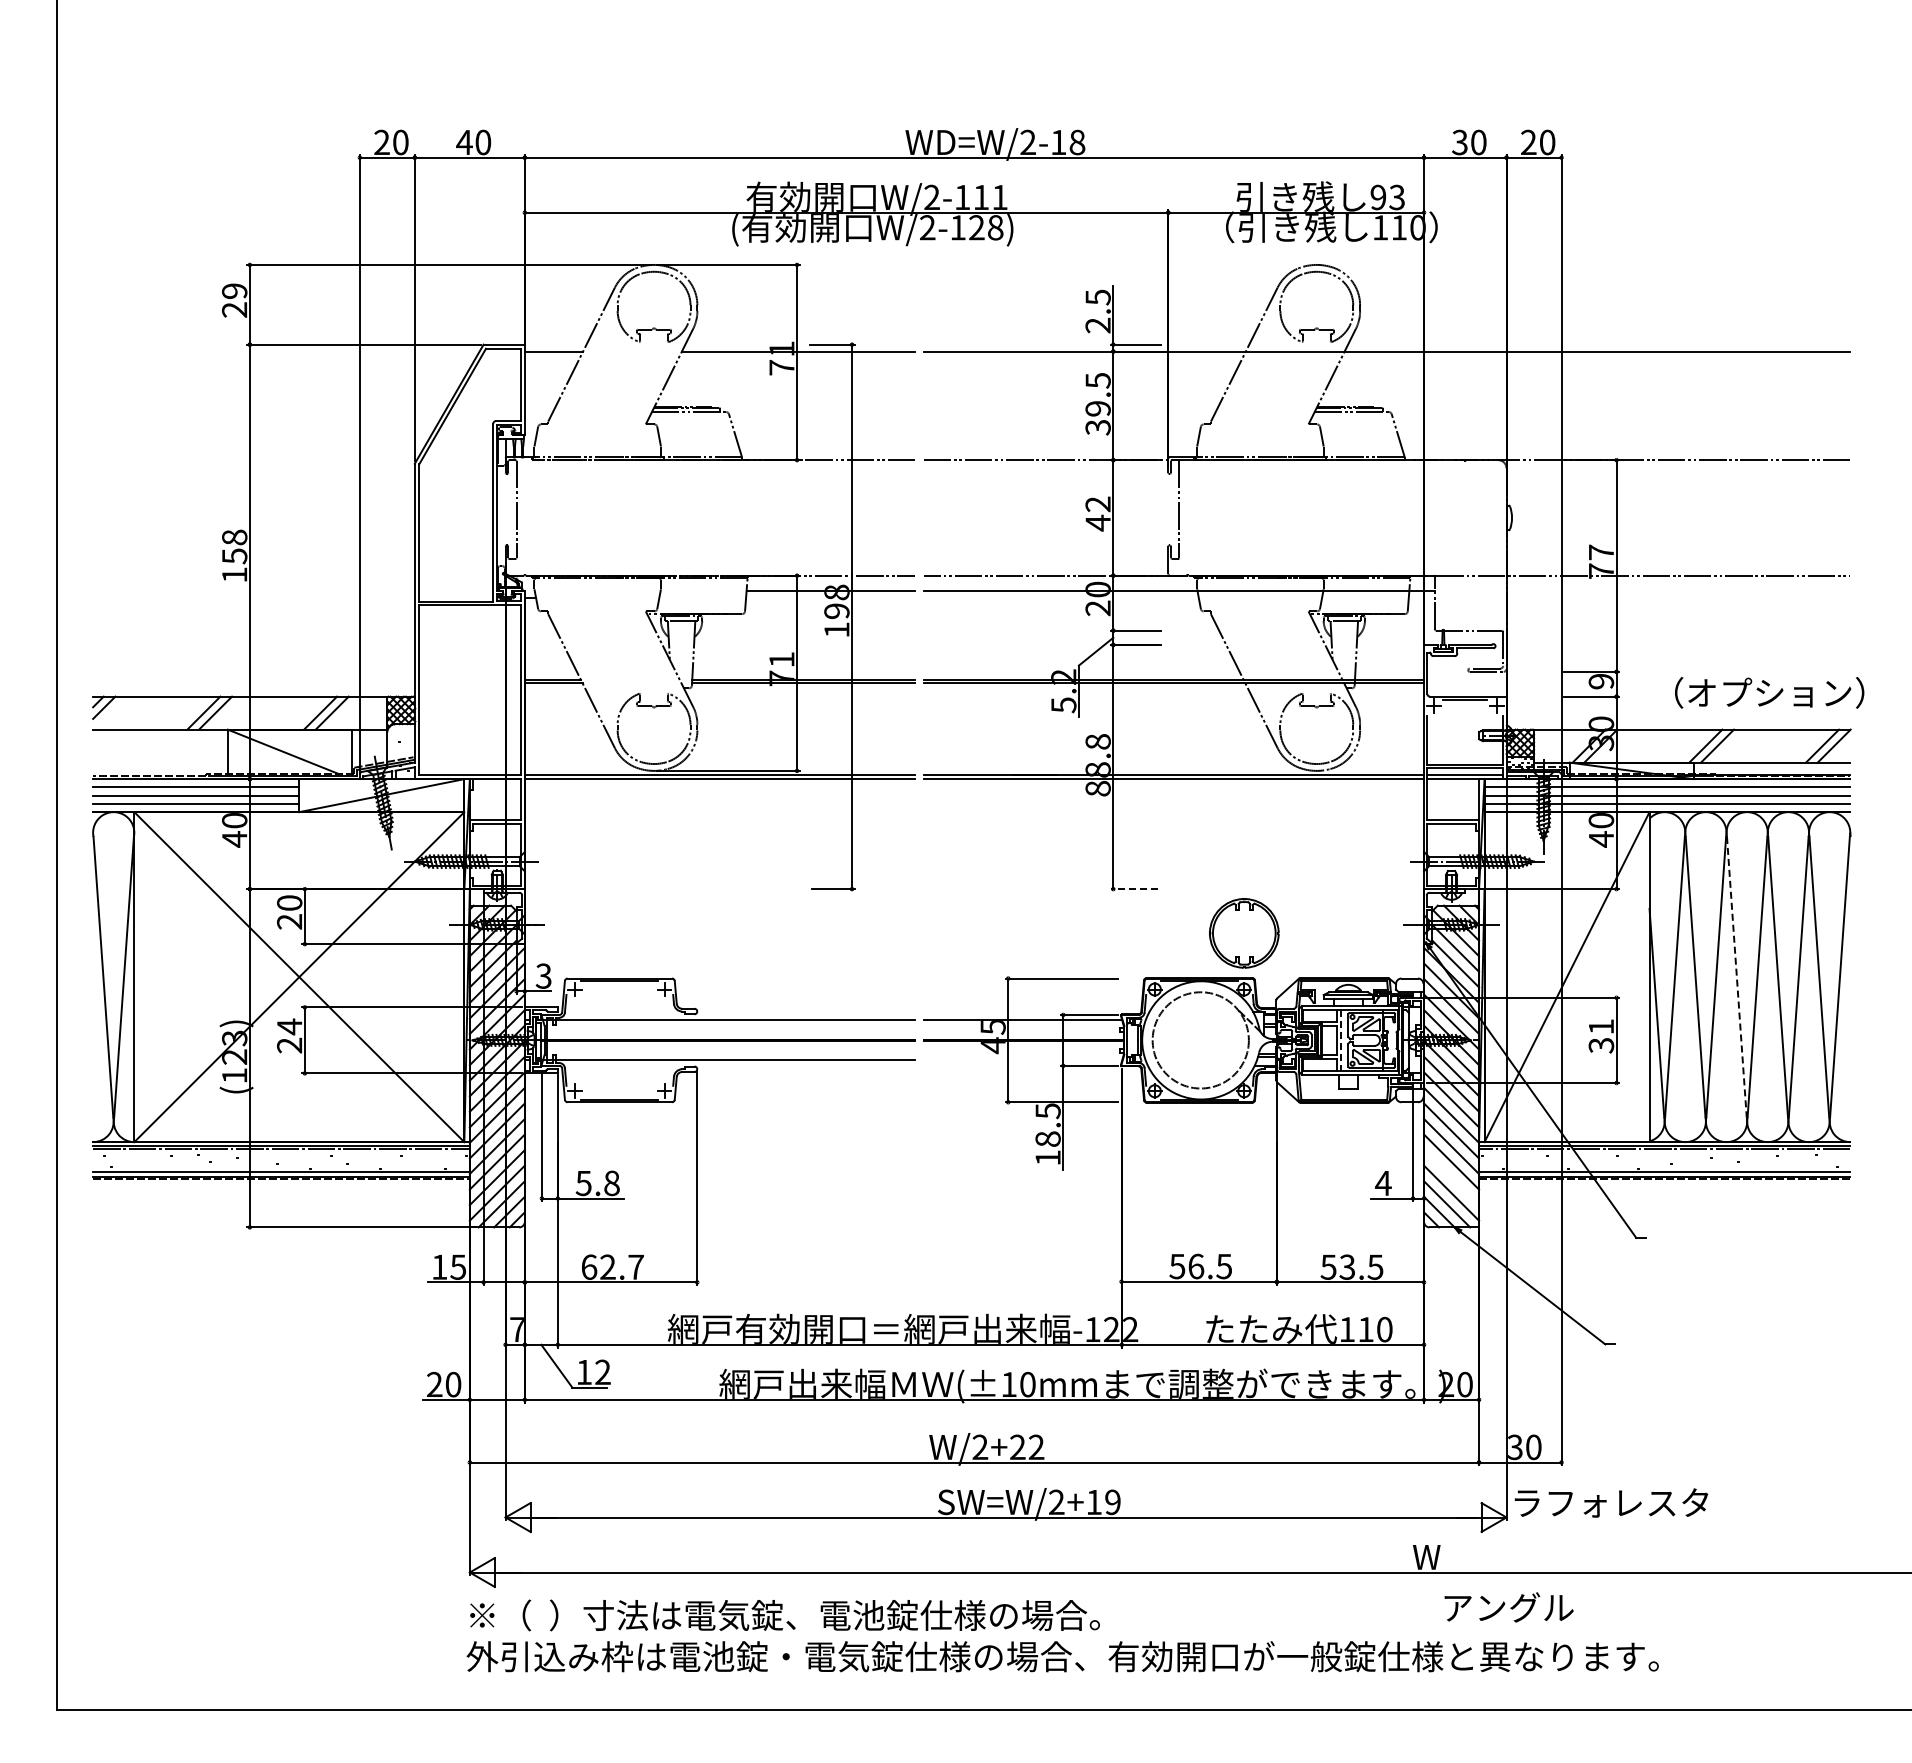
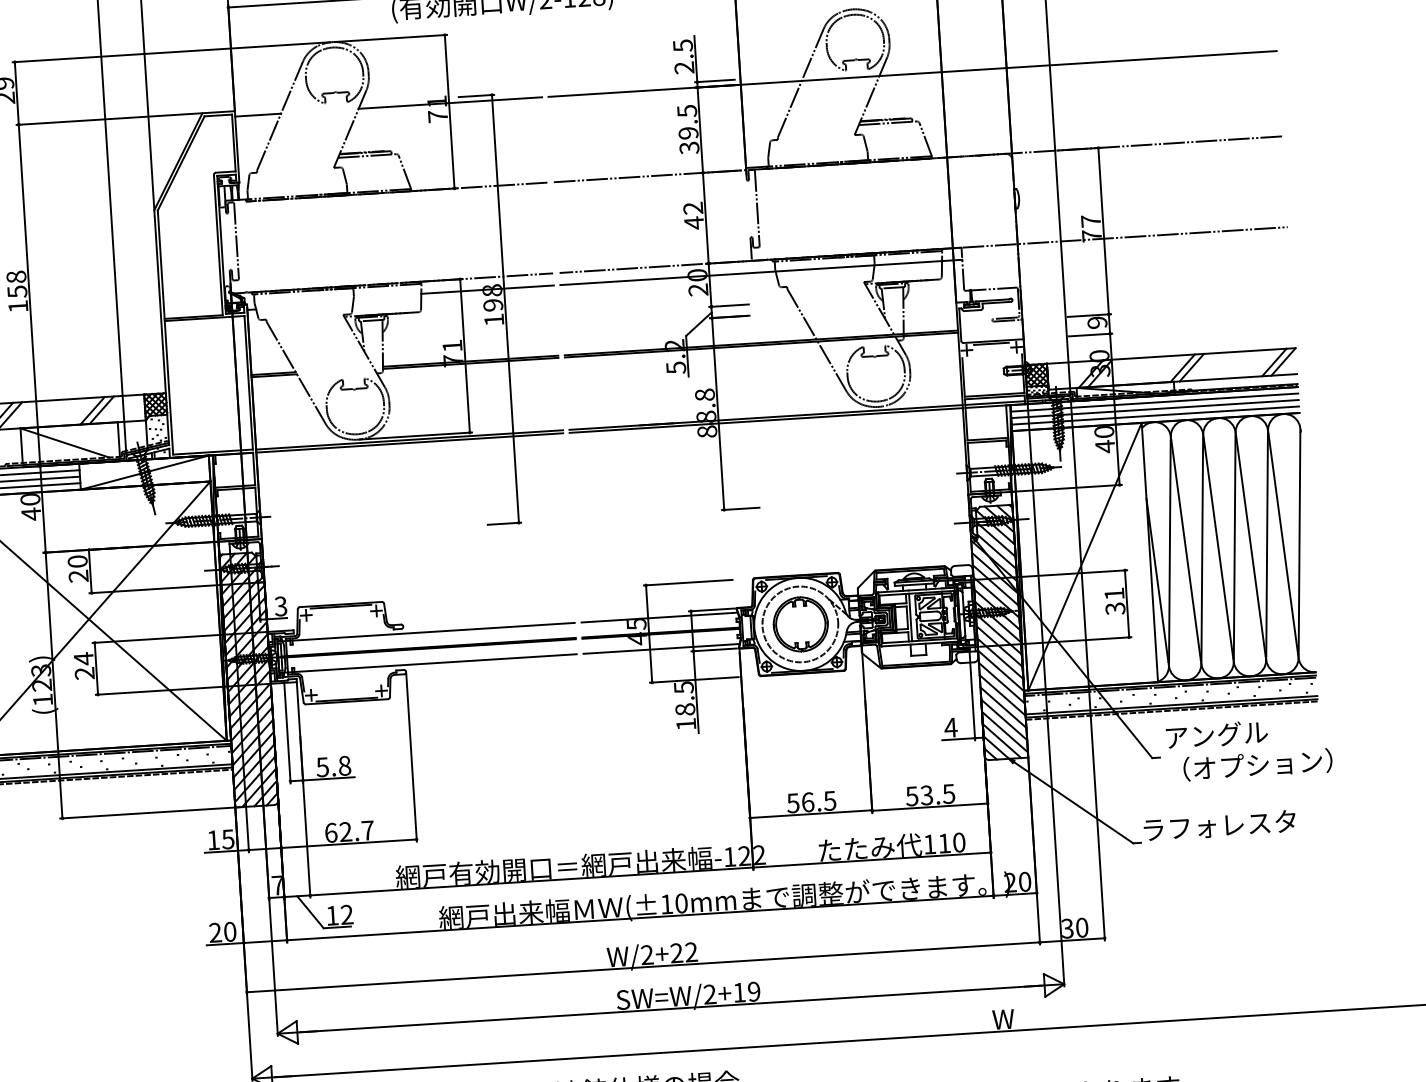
text: (1769, 692) -> (1257, 764), moved
line: (1134, 889) -> (740, 509), dashed -> solid
part: (1244, 933) -> (800, 624), moved
line: (1736, 977) -> (1218, 548), dashed -> solid
line: (1341, 1040) -> (910, 617), dashed -> solid
line: (1022, 1060) -> (661, 649), added
line: (1451, 1177) -> (1004, 719), added
text: (1611, 1502) -> (1219, 825), moved
text: (1508, 1607) -> (1216, 734), moved

